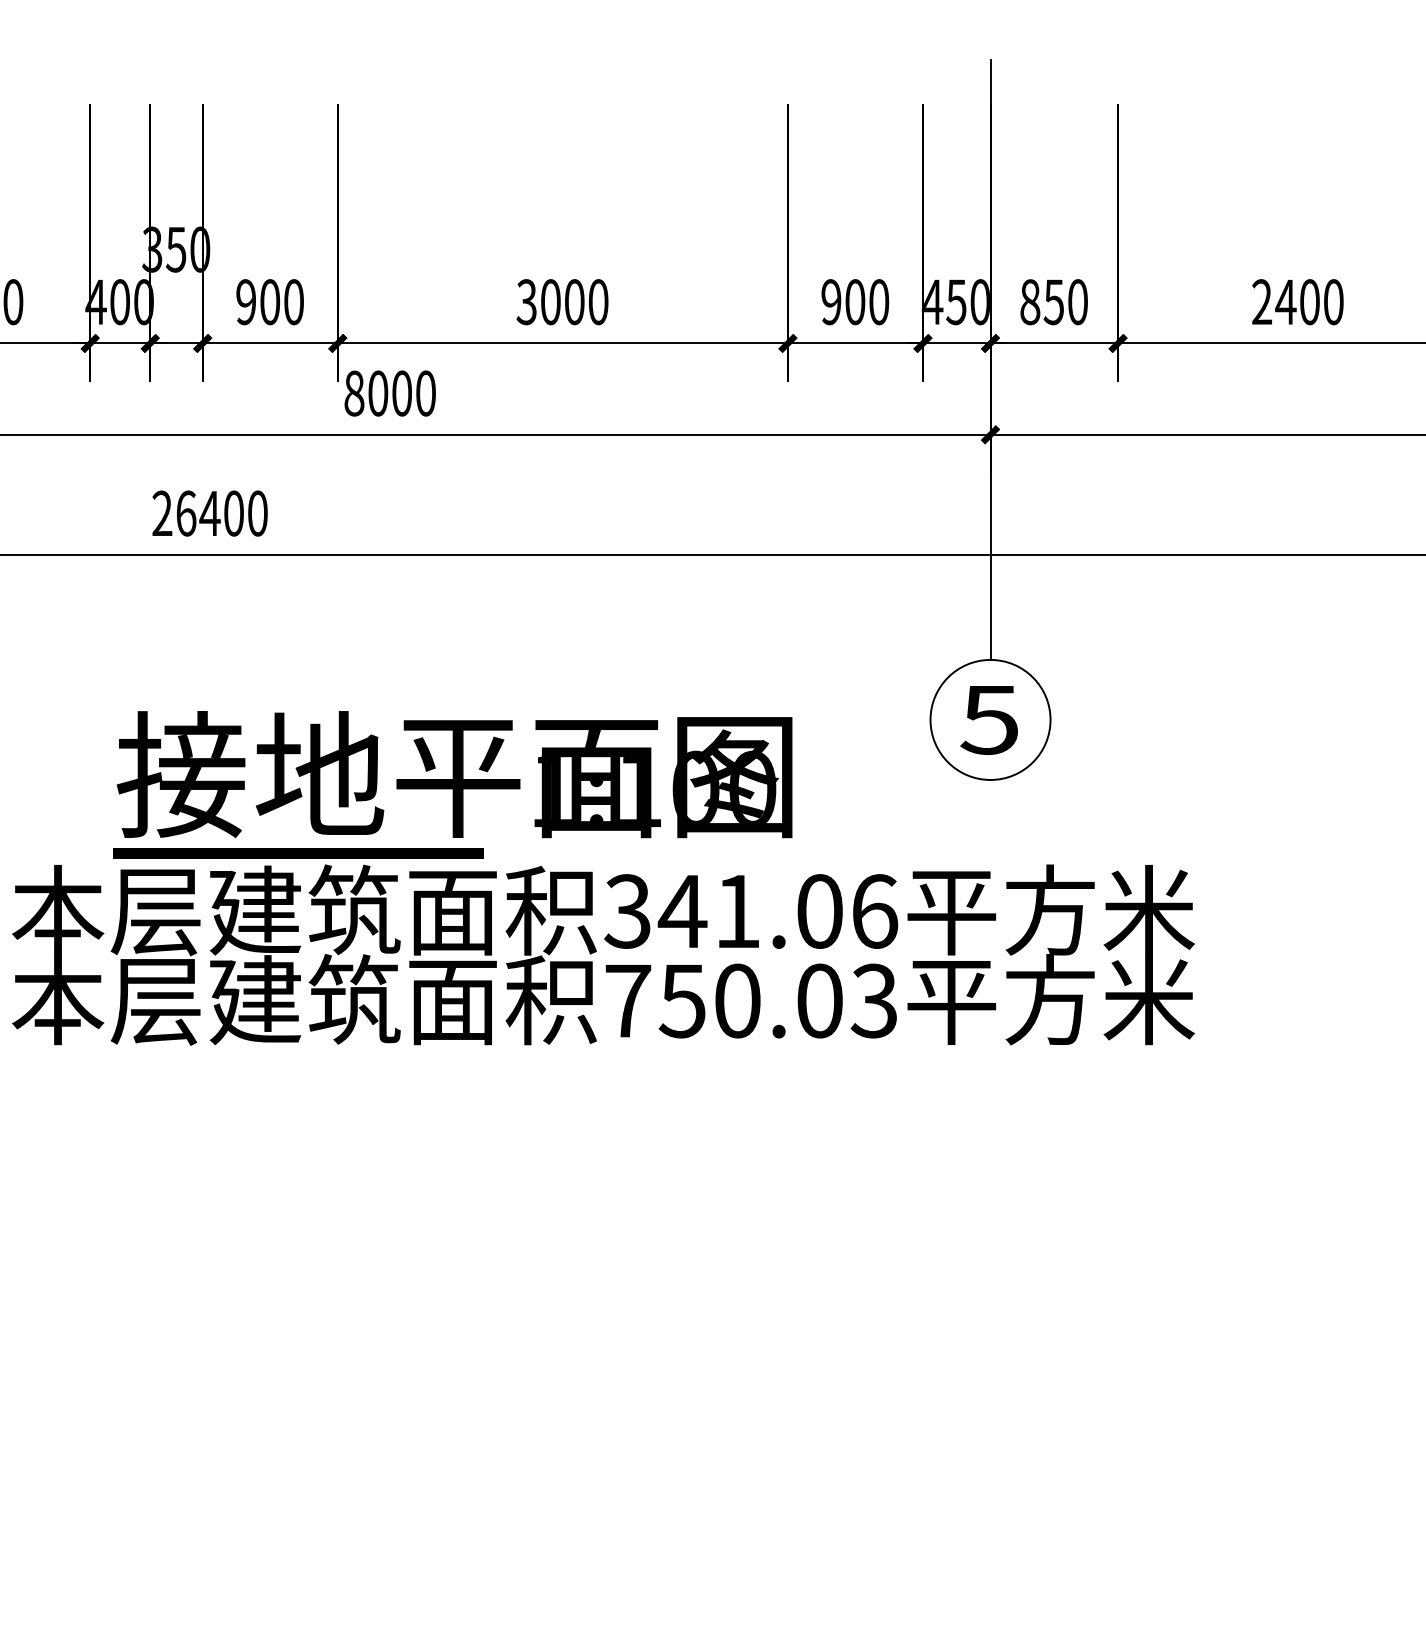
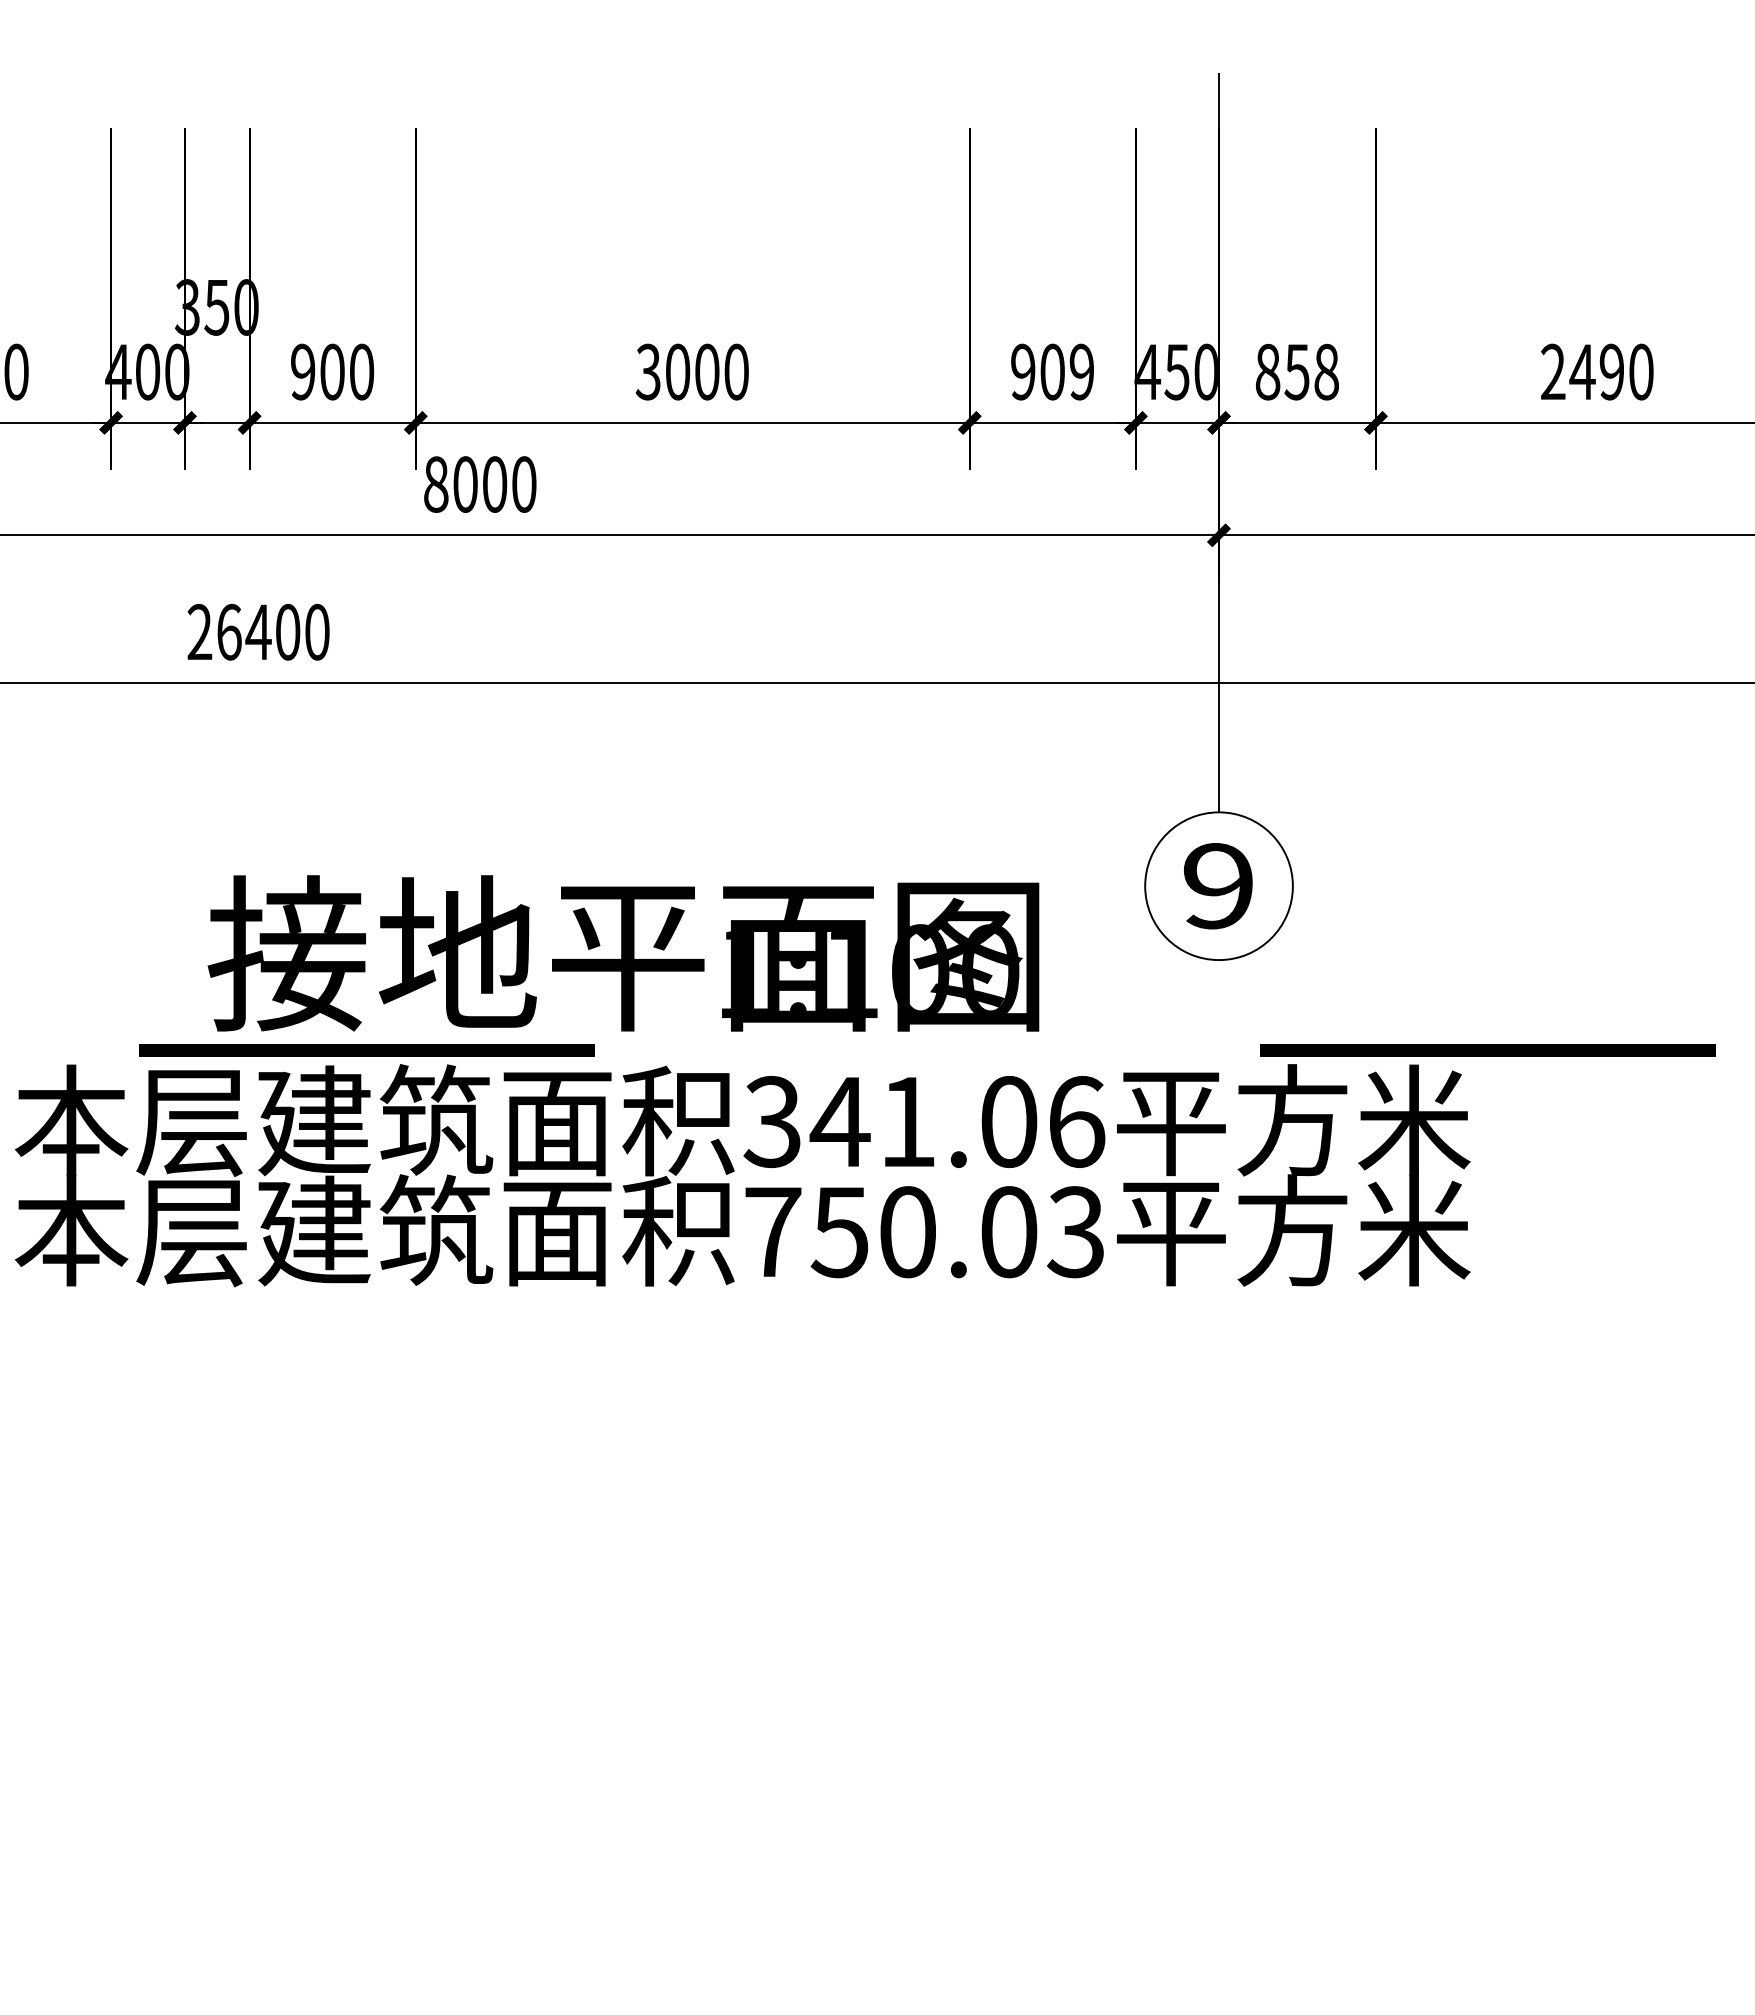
text: (878, 301) -> (1081, 371), 900 -> 909
text: (1077, 301) -> (1326, 371), 850 -> 858
text: (1309, 301) -> (1611, 371), 2400 -> 2490
text: (988, 720) -> (1216, 886), 5 -> 9
text: (454, 774) -> (623, 953), moved
line: (1208, 853) -> (1487, 1050), added

